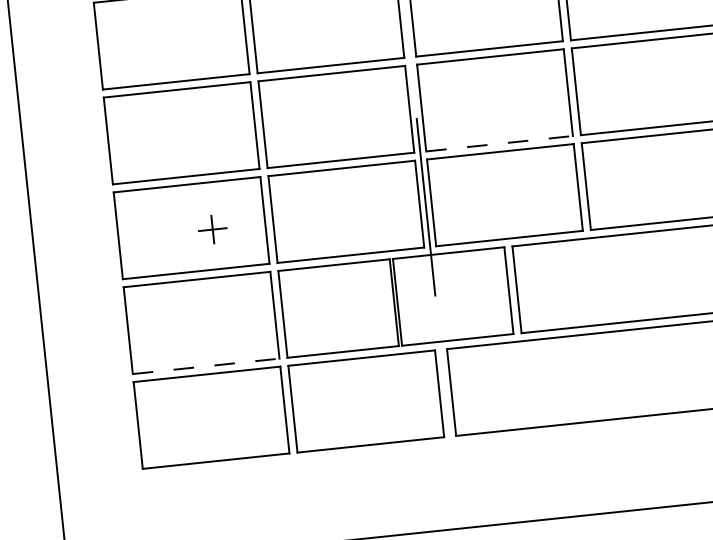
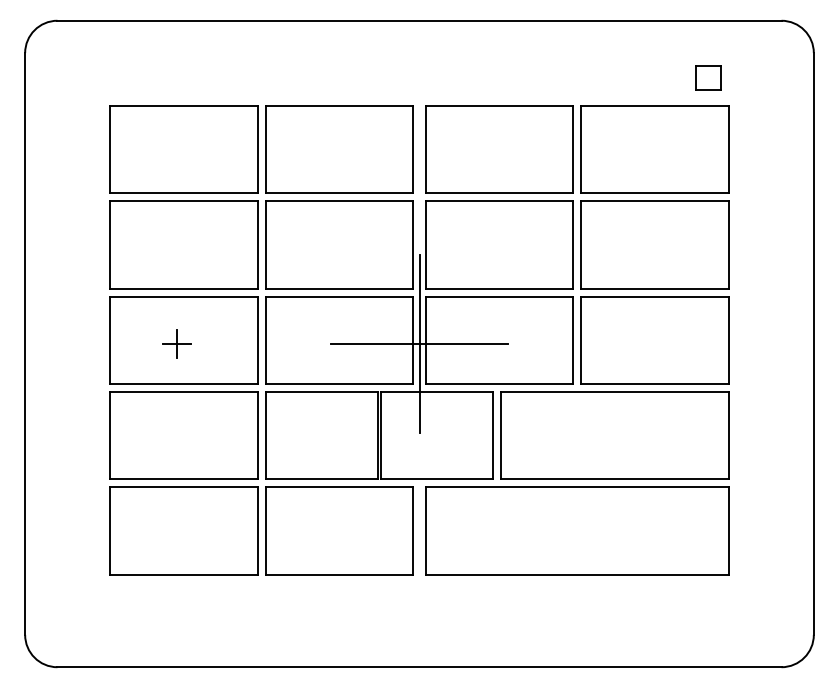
line: (499, 143) -> (499, 288), dashed -> solid
line: (426, 207) -> (419, 344), added
part: (212, 229) -> (176, 343), moved
line: (206, 366) -> (184, 479), dashed -> solid

